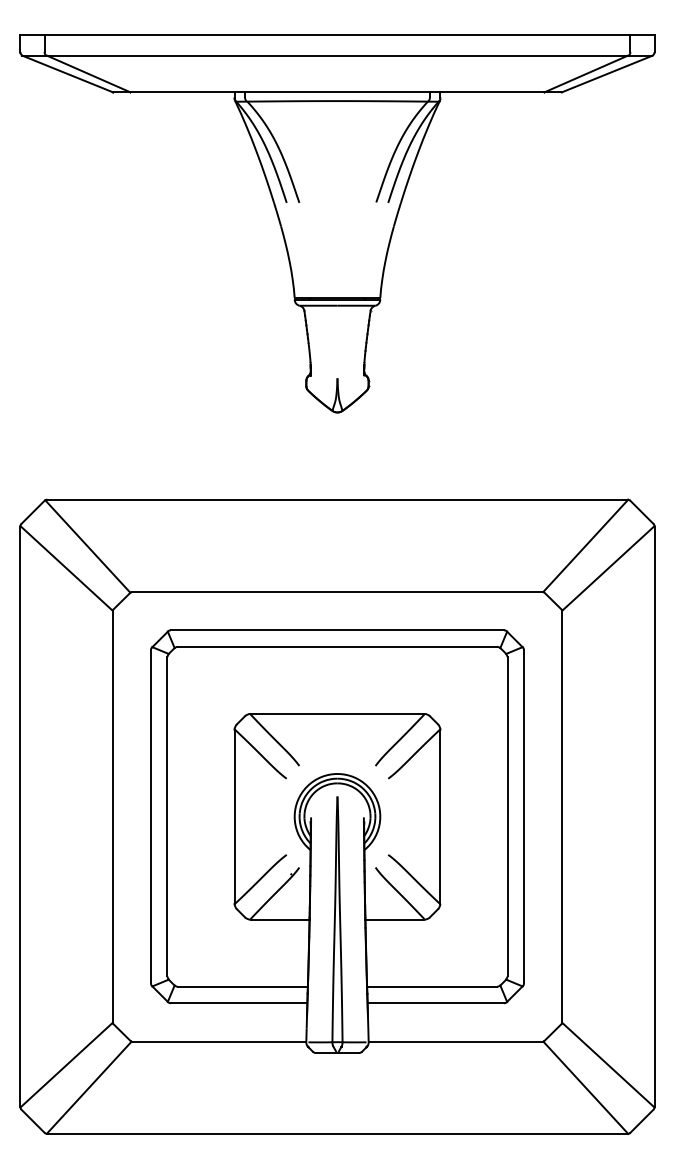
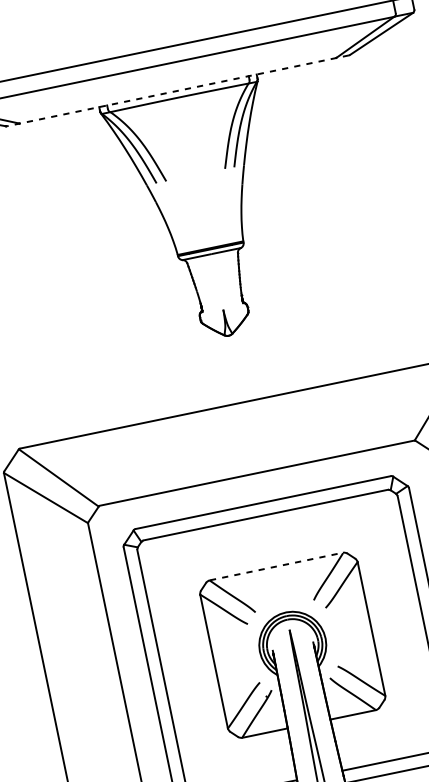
line: (337, 92) -> (177, 90), solid -> dashed
line: (337, 713) -> (276, 566), solid -> dashed

